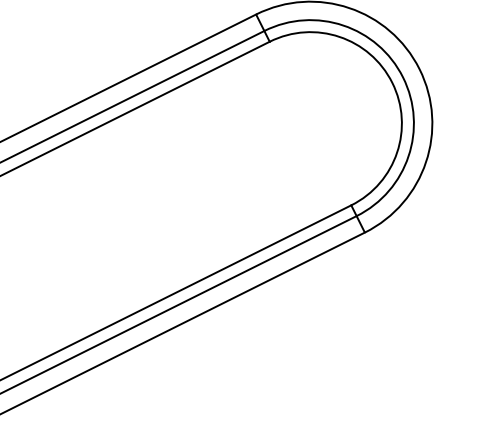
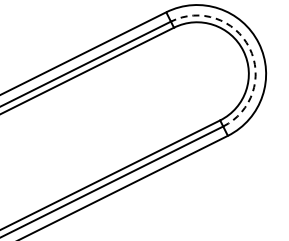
arc: (403, 76) -> (249, 47), solid -> dashed

